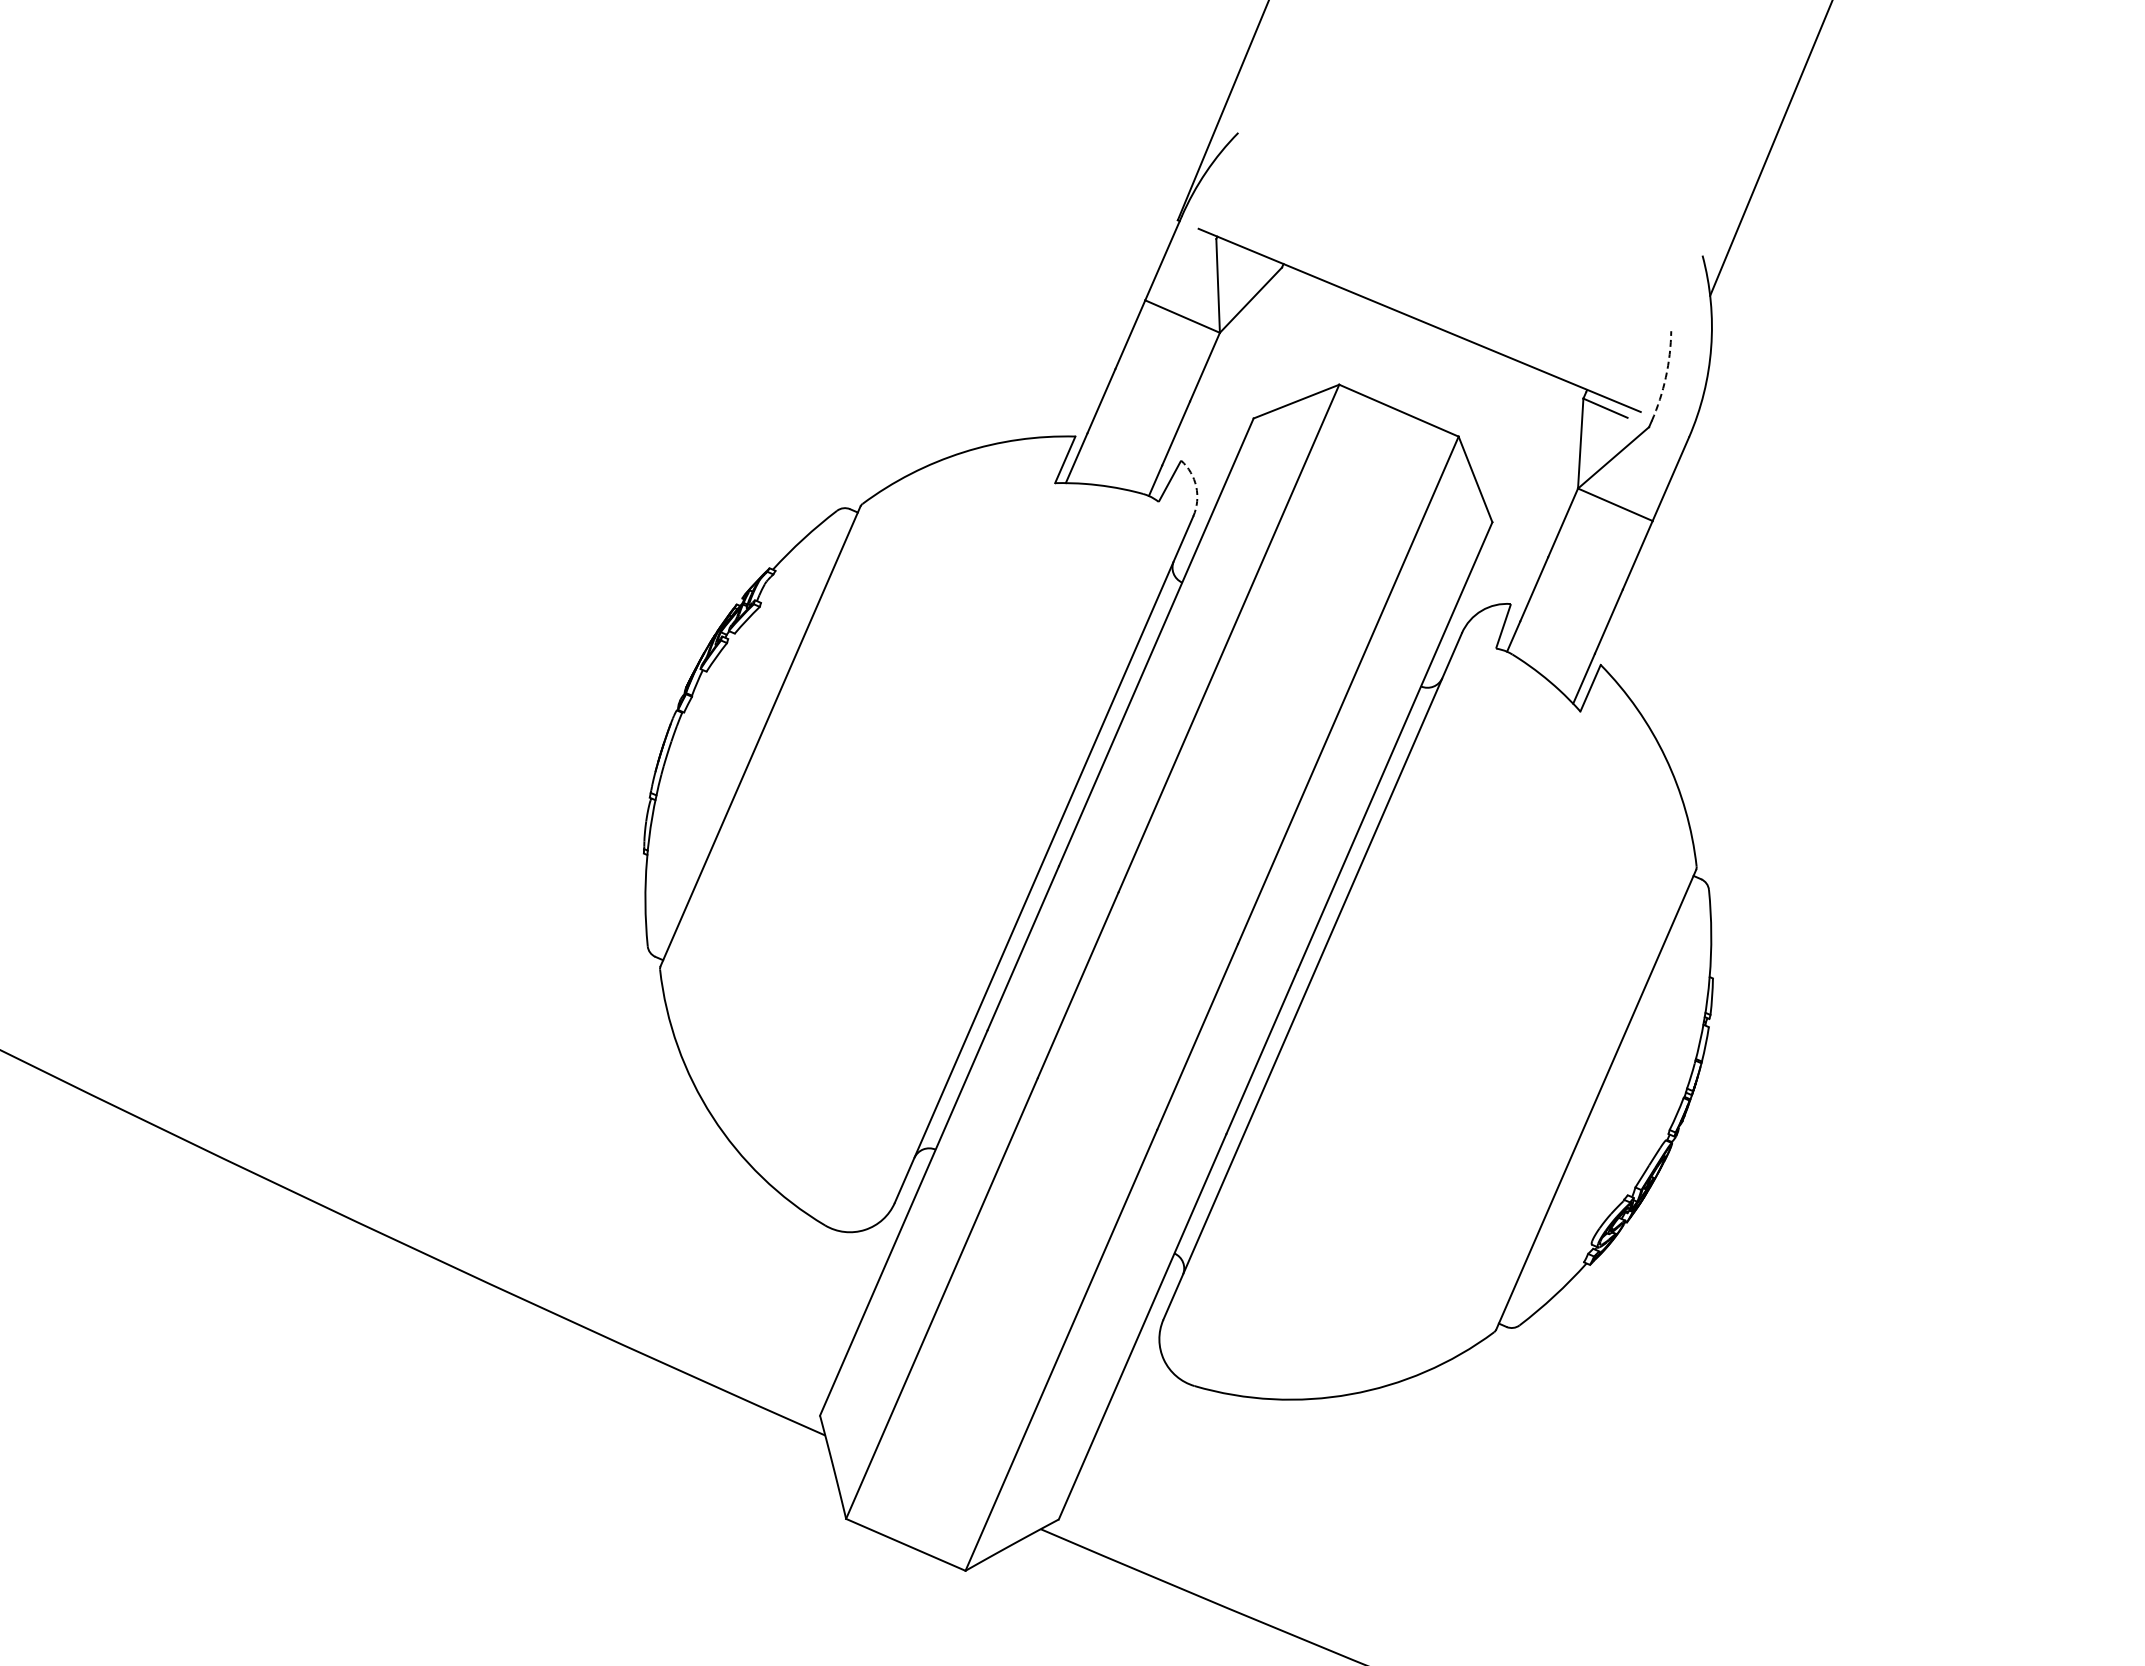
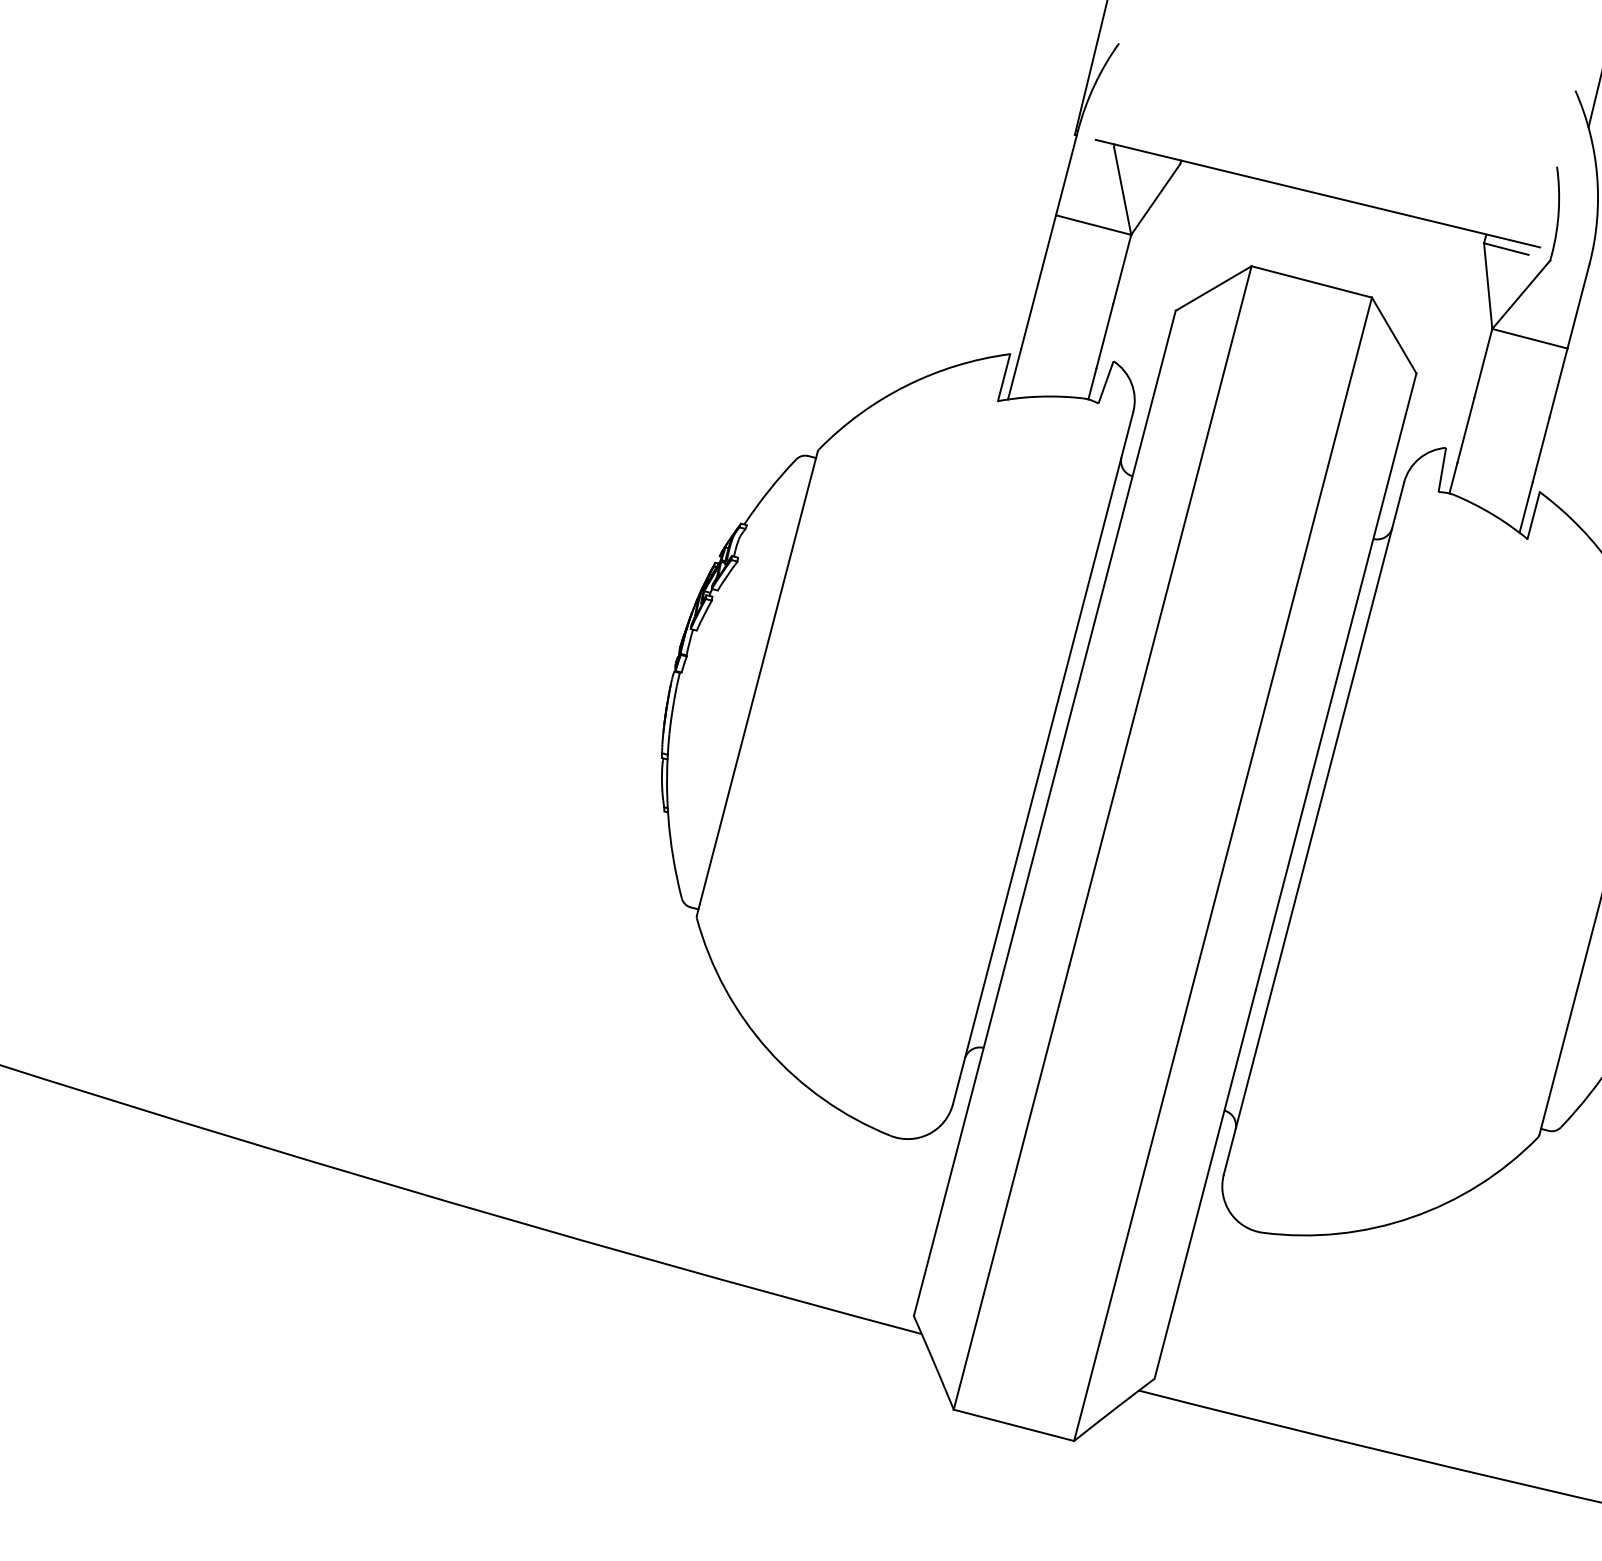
arc: (1665, 377) -> (1558, 211), dashed -> solid
arc: (1196, 486) -> (1131, 383), dashed -> solid

